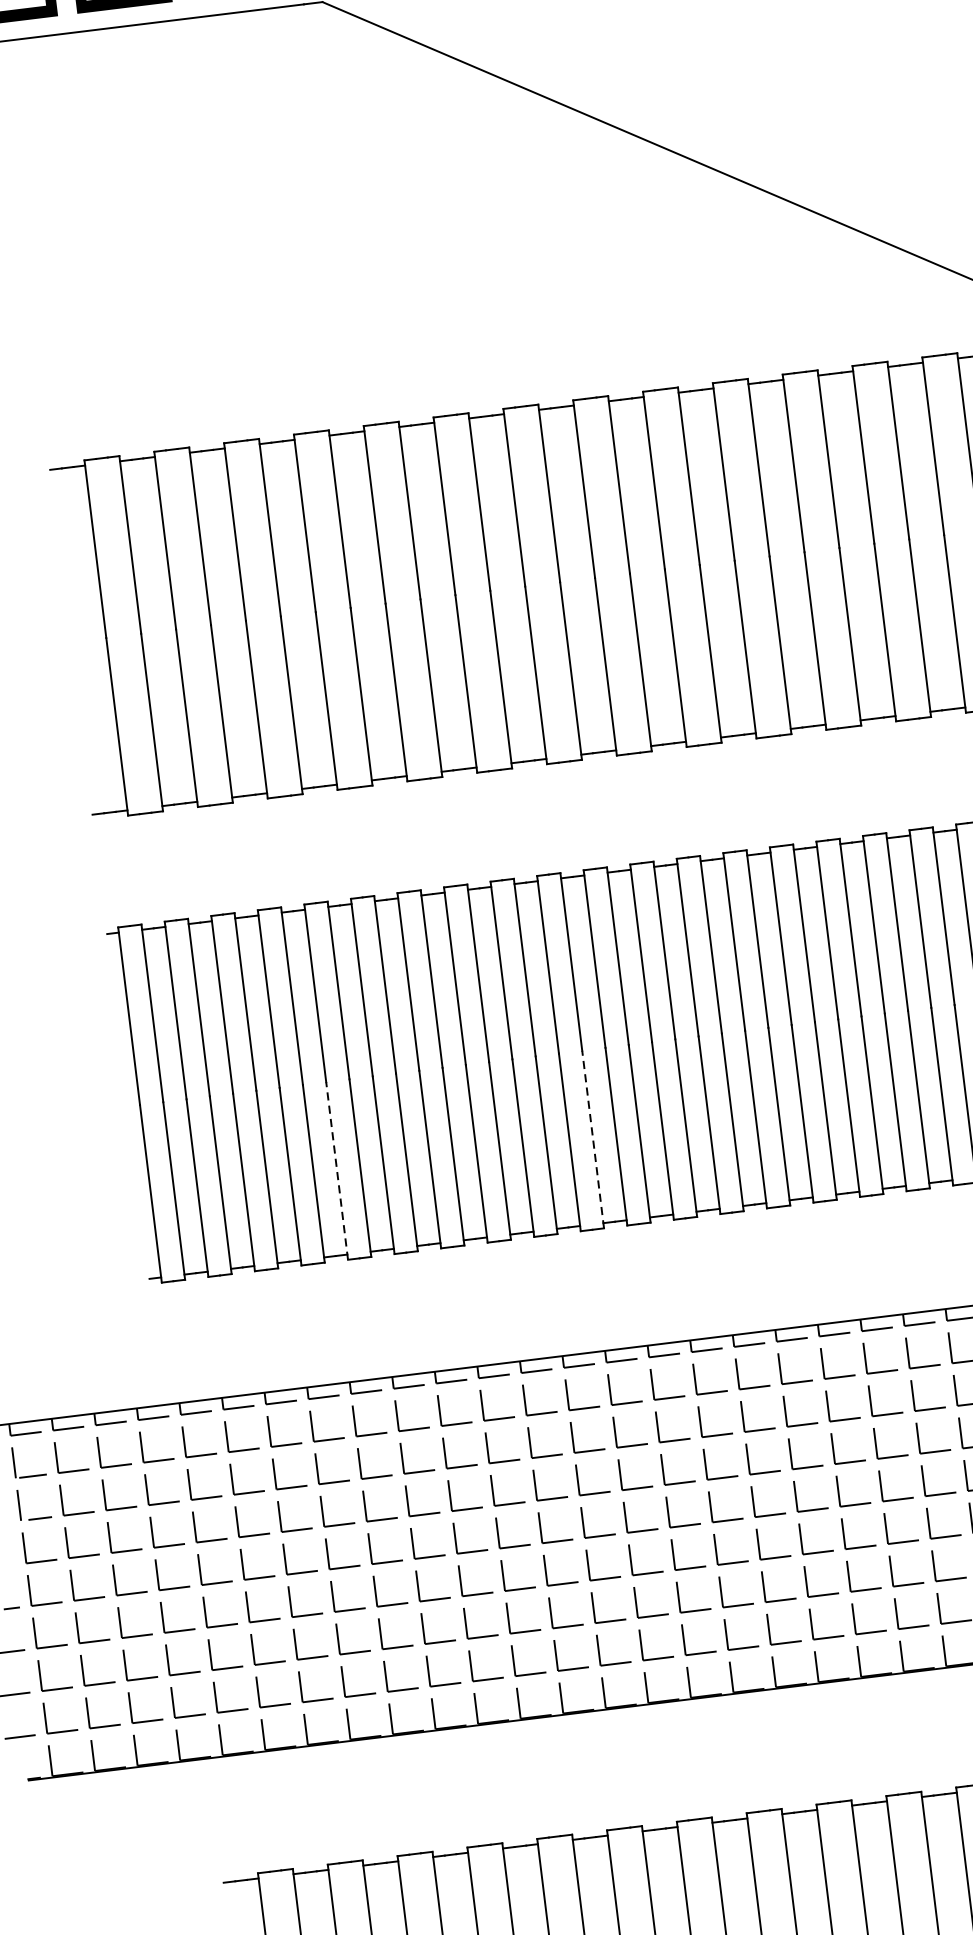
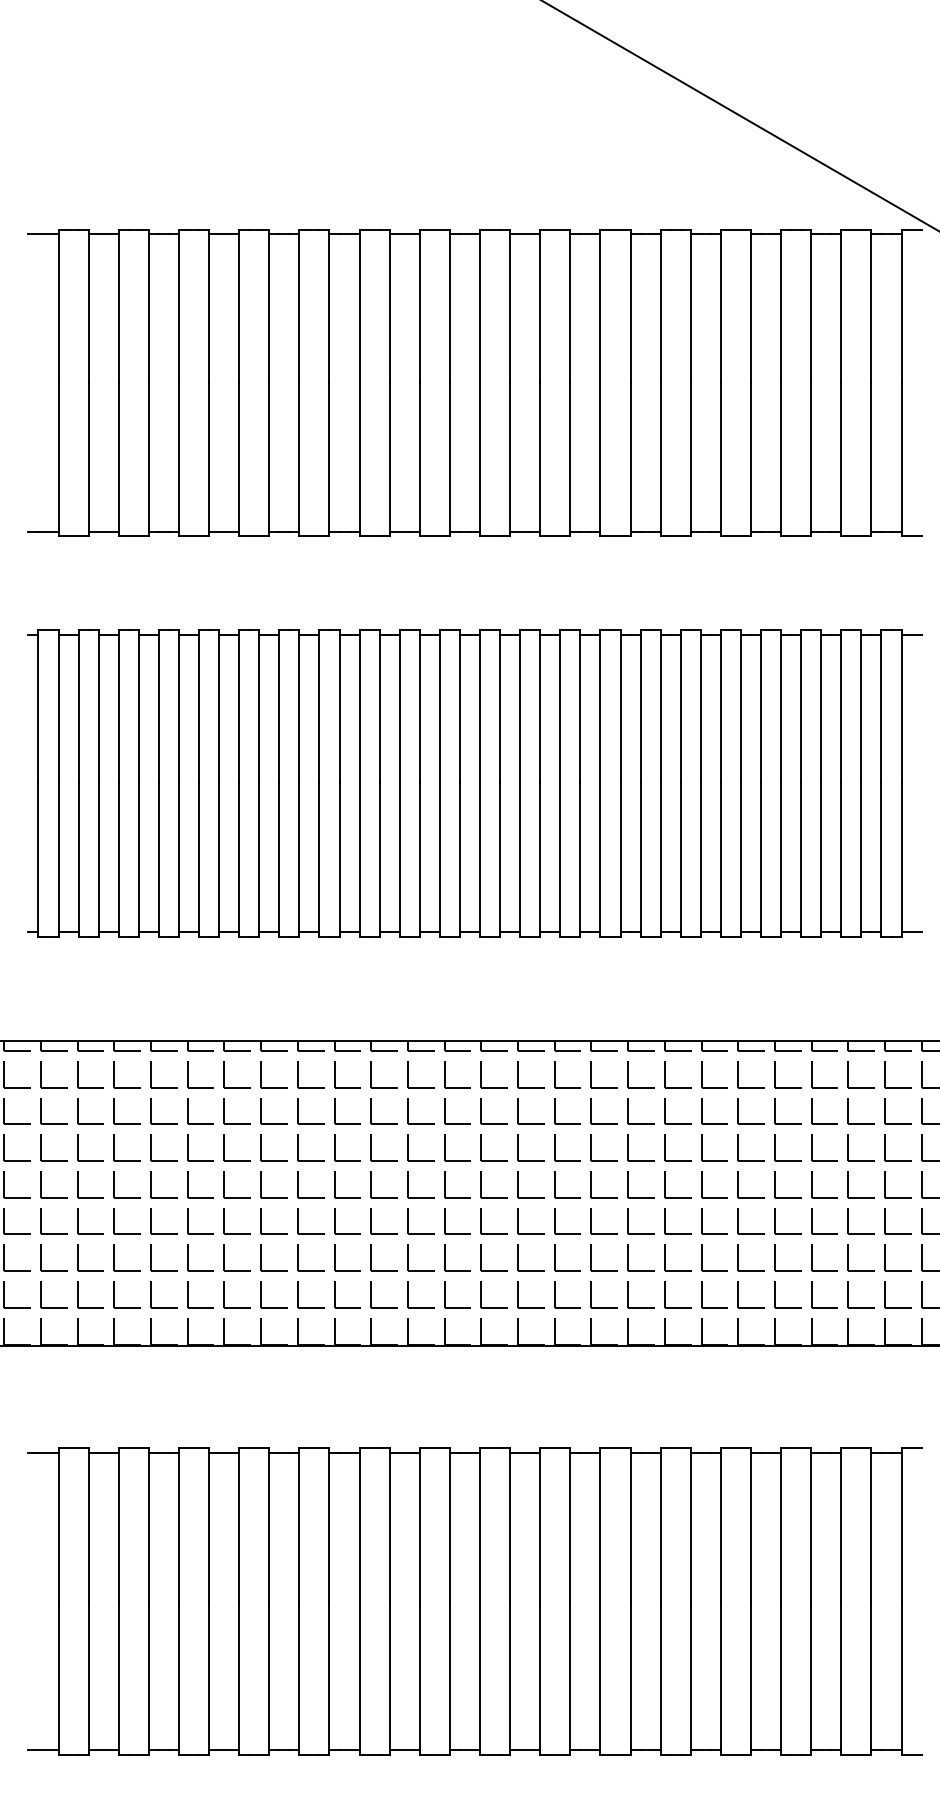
line: (592, 1139) -> (419, 859), dashed -> solid
line: (337, 1170) -> (199, 859), dashed -> solid

